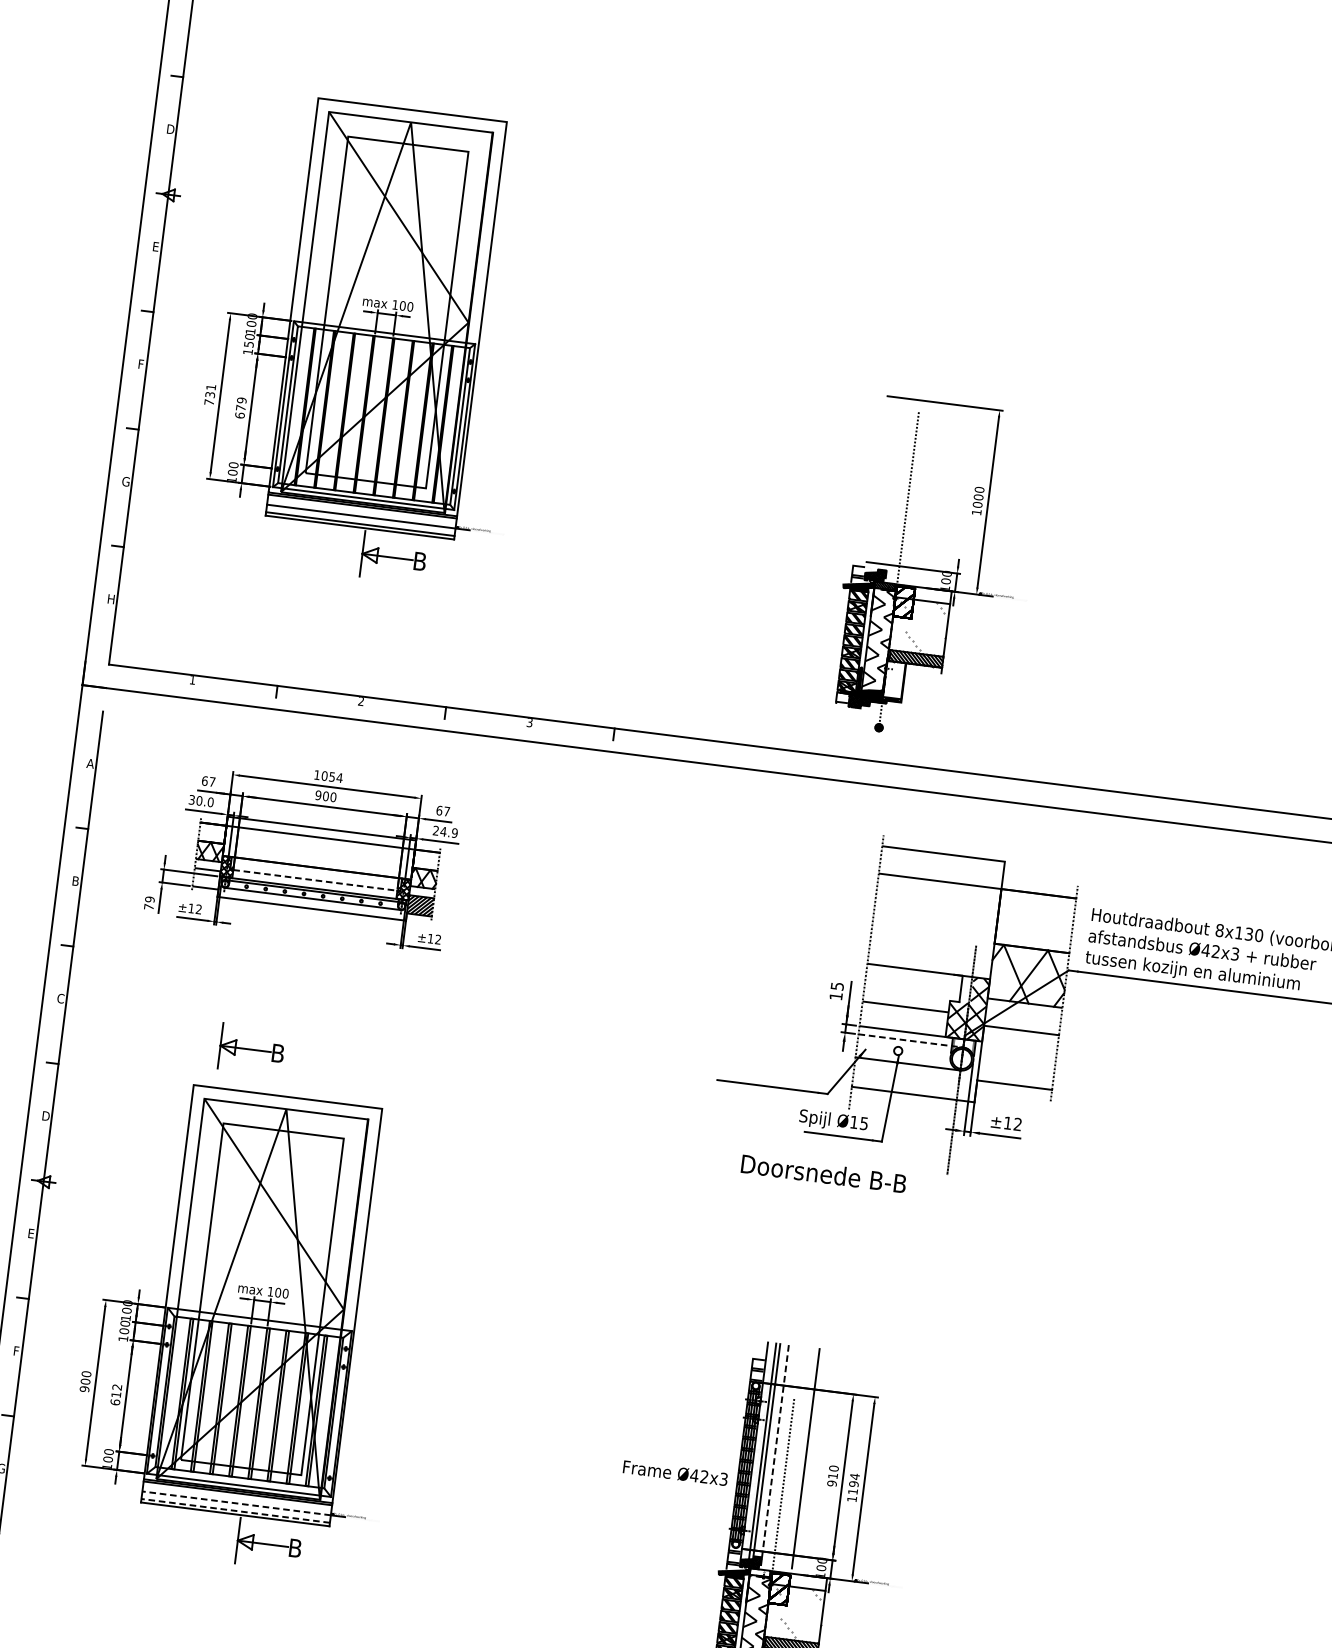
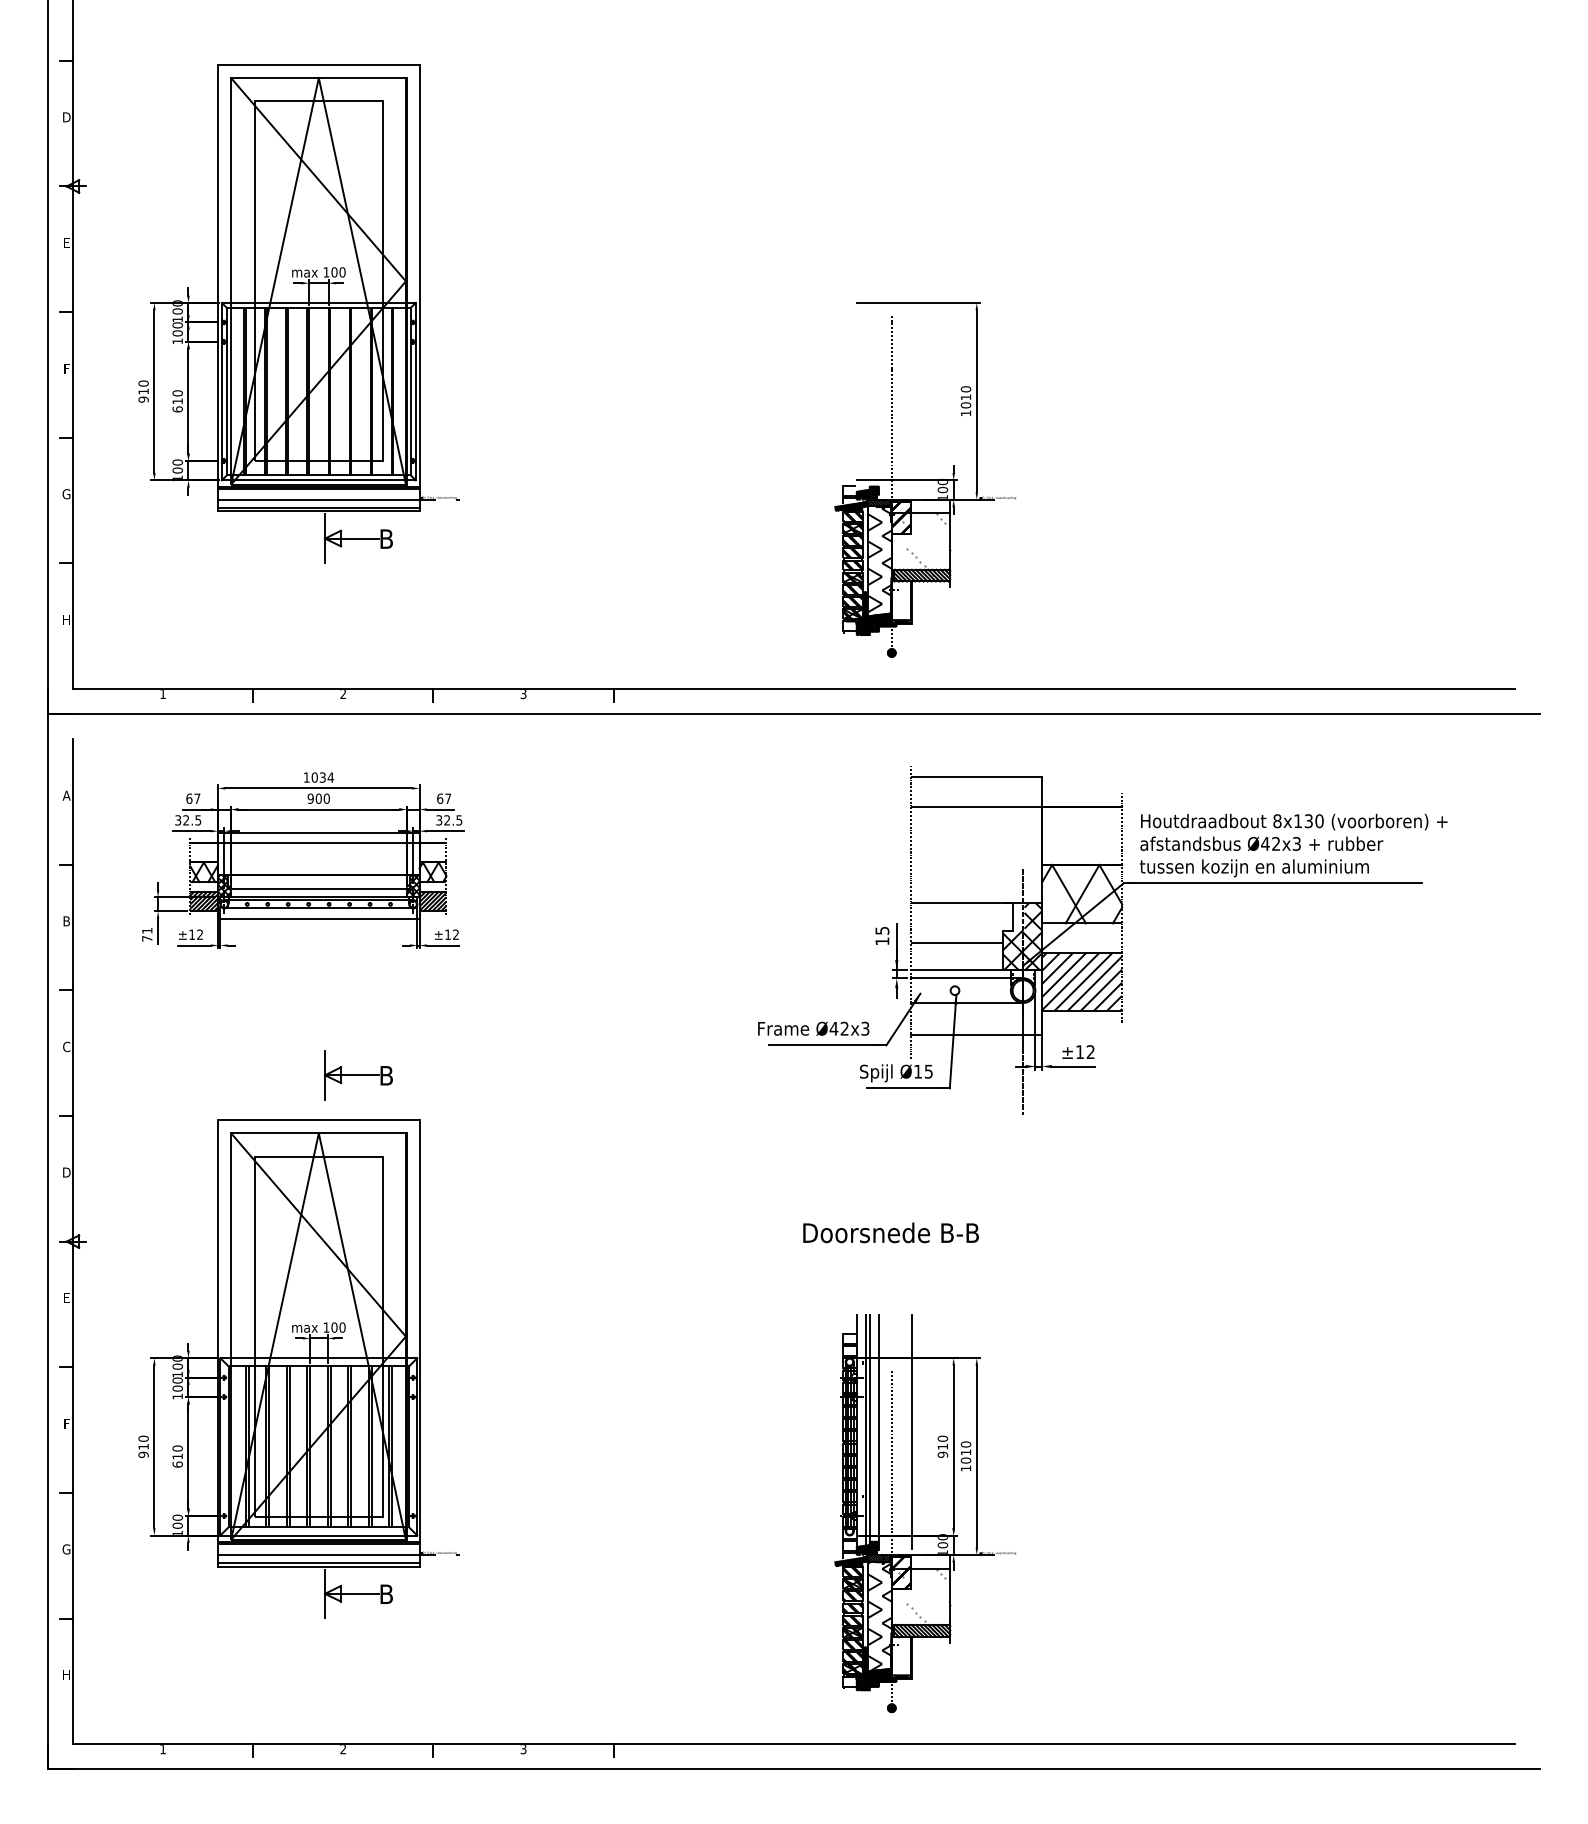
text: (248, 344) -> (177, 333), 150 -> 100
text: (210, 394) -> (143, 391), 731 -> 910
text: (241, 404) -> (177, 397), 679 -> 610
text: (978, 497) -> (965, 397), 1000 -> 1010
text: (332, 775) -> (322, 776), 1054 -> 1034
text: (205, 801) -> (192, 820), 30.0 -> 32.5
text: (445, 832) -> (449, 820), 24.9 -> 32.5
hatch: (206, 878) -> (204, 901), added
line: (316, 880) -> (320, 888), dashed -> solid
text: (150, 899) -> (147, 930), 79 -> 71
line: (911, 1041) -> (967, 978), dashed -> solid
part: (251, 1049) -> (358, 1075), moved
hatch: (1018, 1057) -> (1082, 981), added
text: (823, 1173) -> (890, 1232), moved
text: (85, 1381) -> (143, 1446), 900 -> 910
text: (117, 1387) -> (177, 1448), 612 -> 610
line: (775, 1450) -> (878, 1427), dashed -> solid
text: (675, 1472) -> (813, 1028), moved
text: (853, 1484) -> (965, 1452), 1194 -> 1010
line: (236, 1503) -> (318, 1554), dashed -> solid
line: (235, 1510) -> (318, 1562), dashed -> solid
hatch: (759, 1572) -> (878, 1557), added

